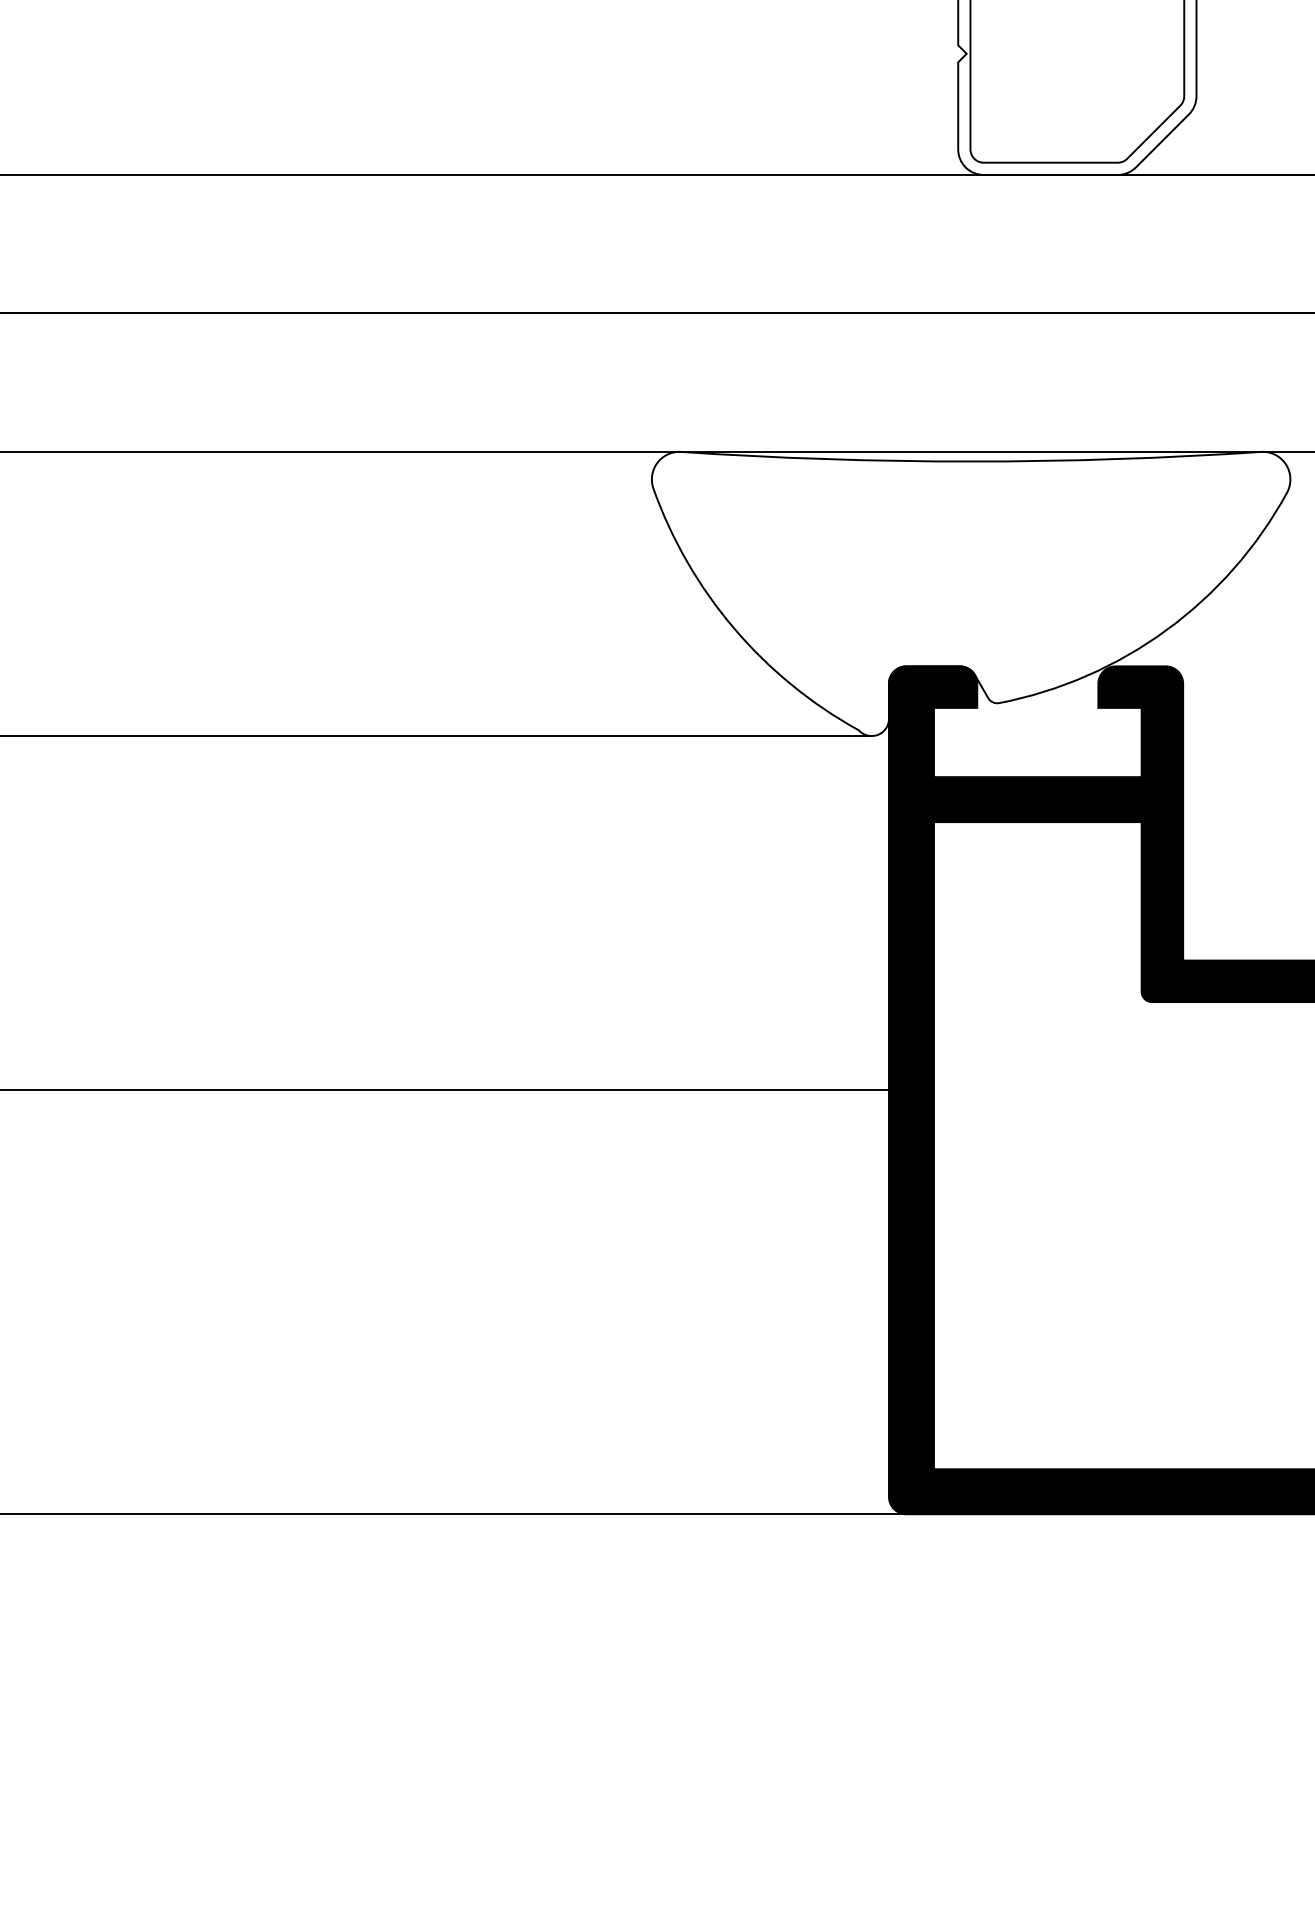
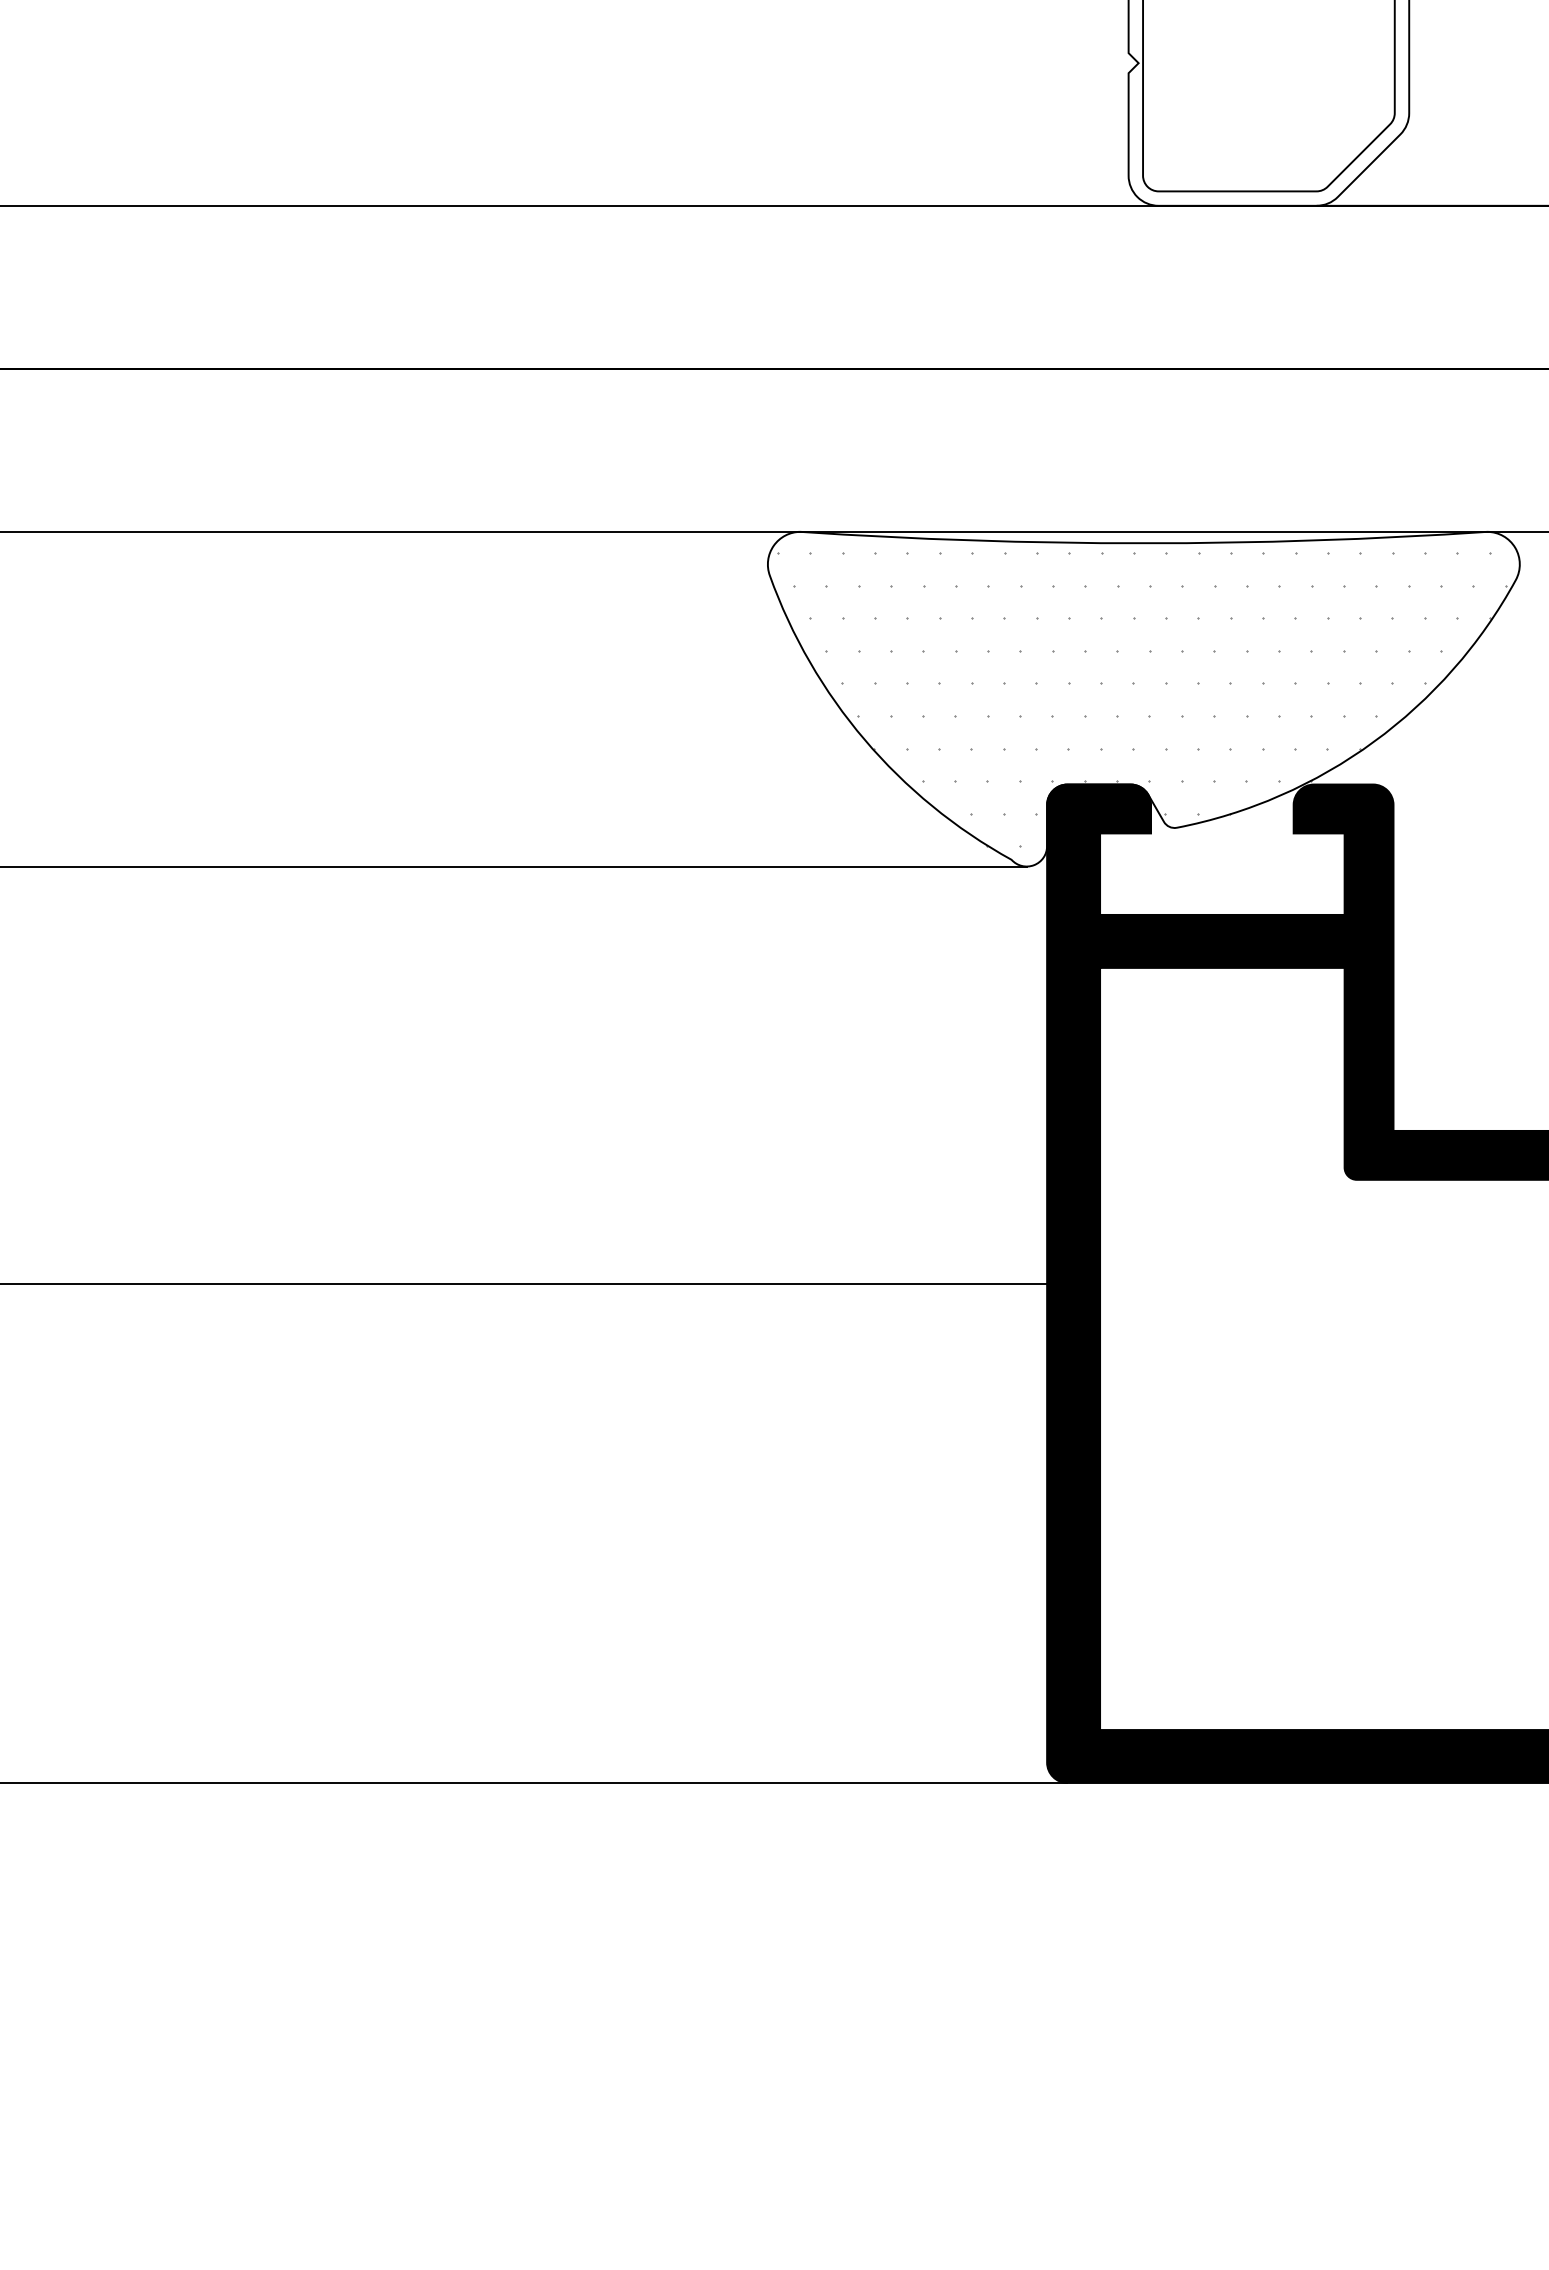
hatch: (969, 594) -> (1141, 699), added

